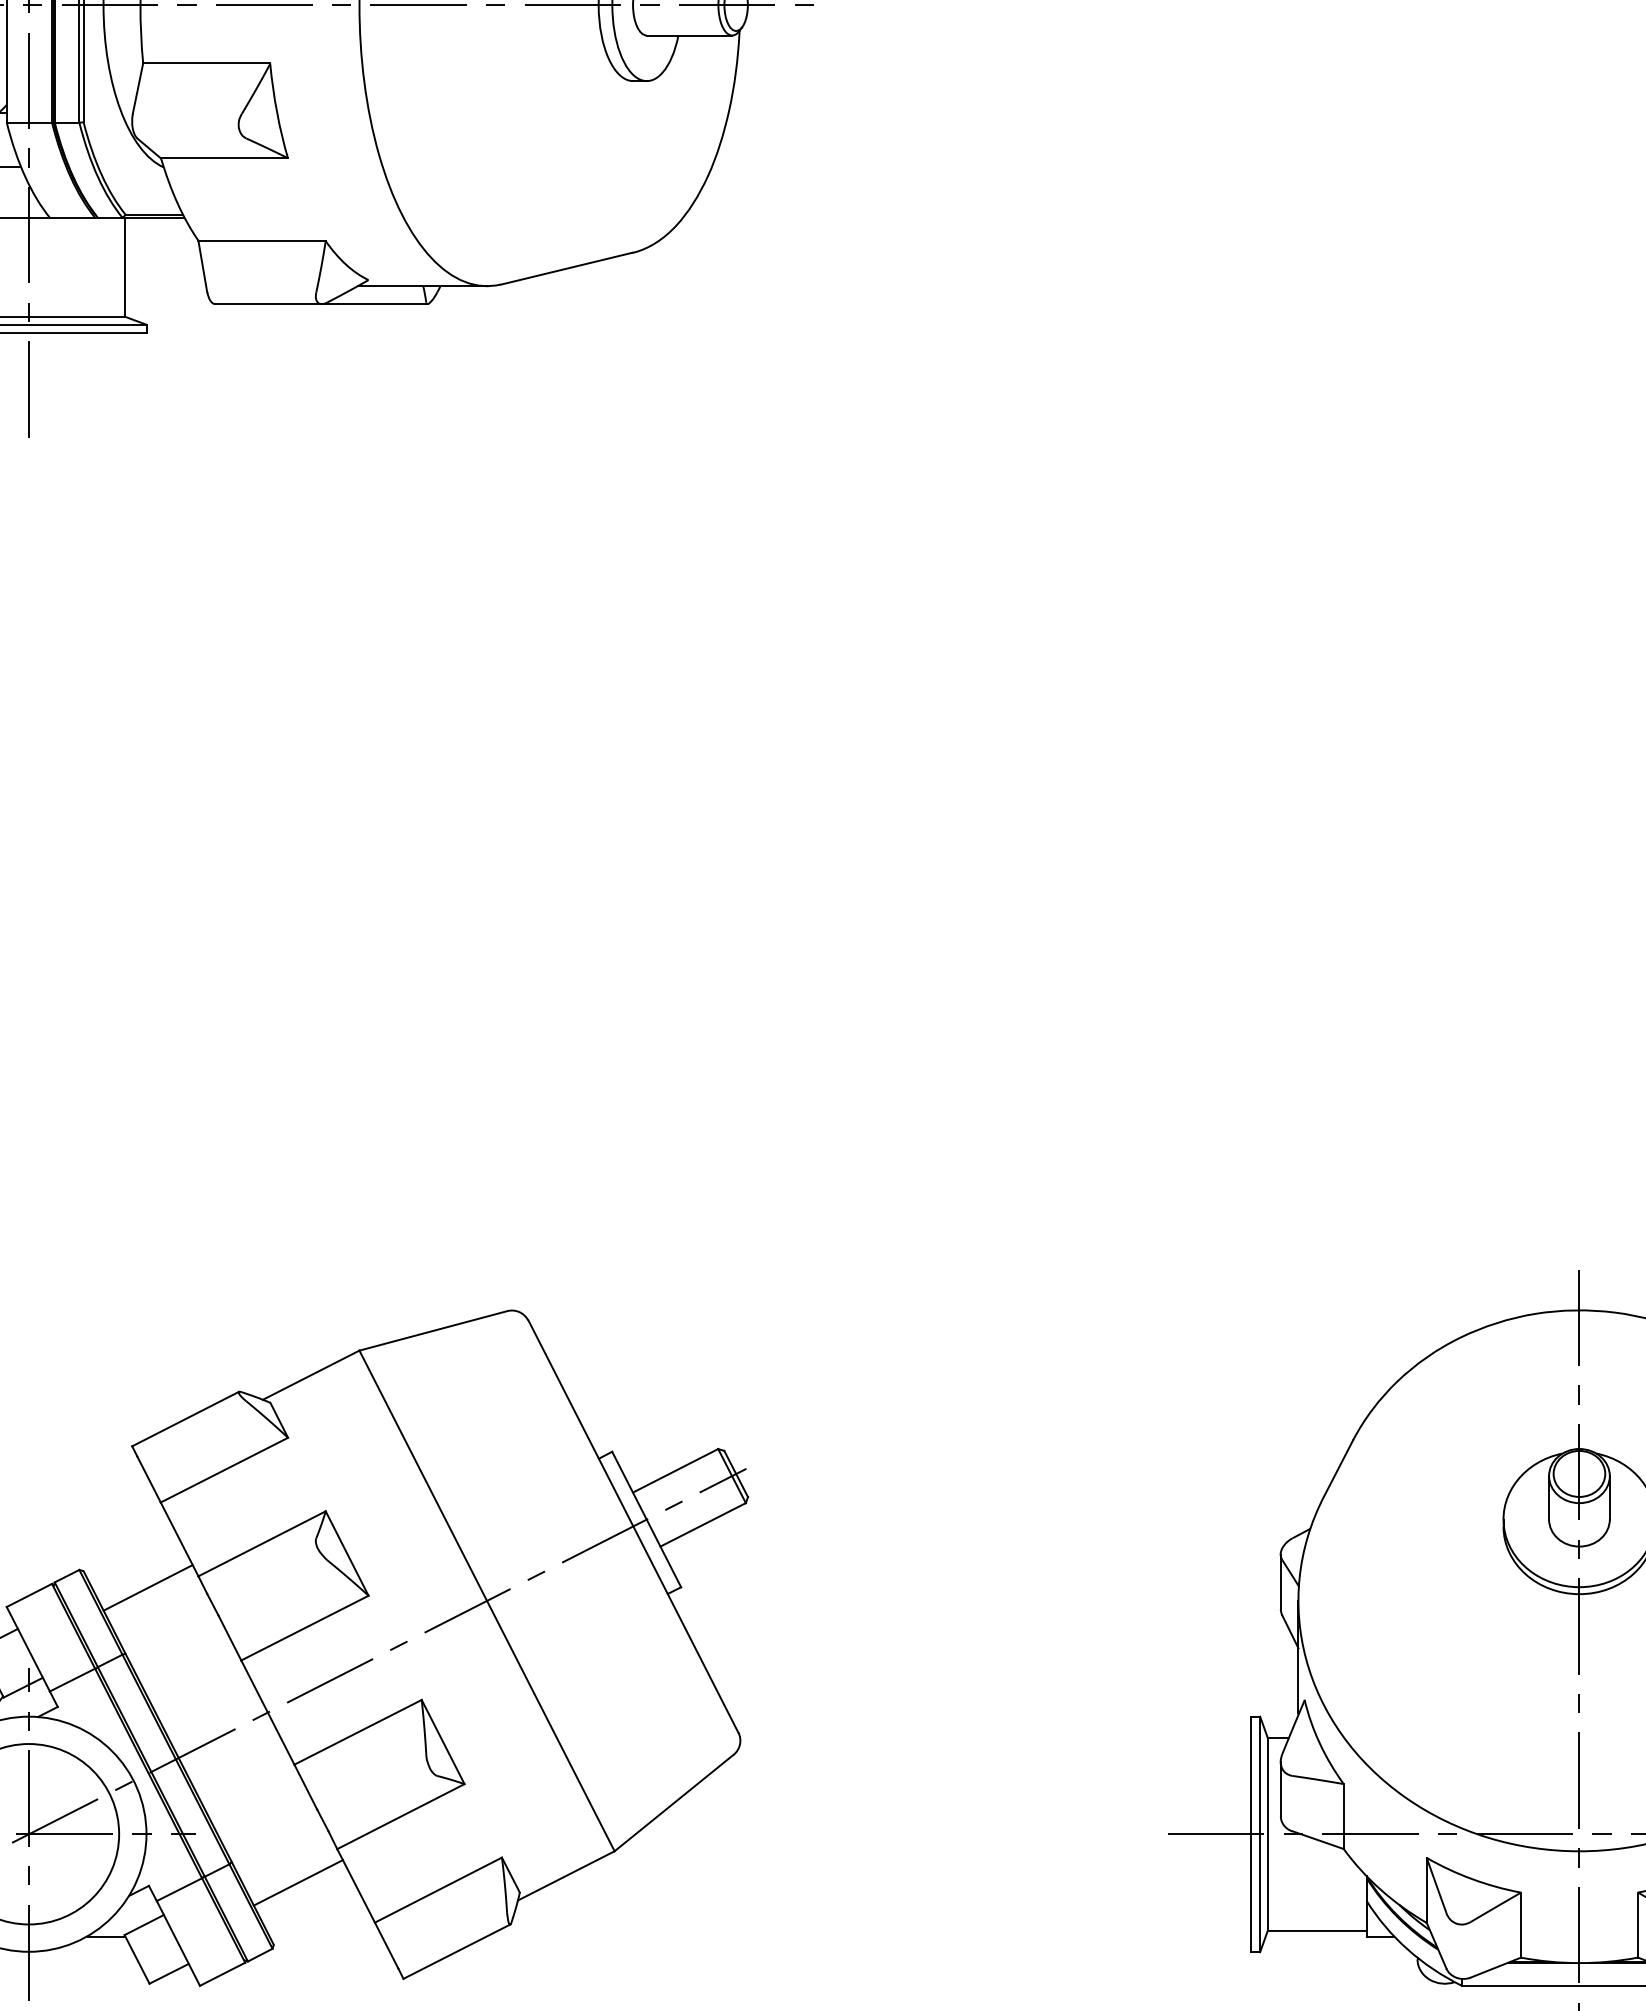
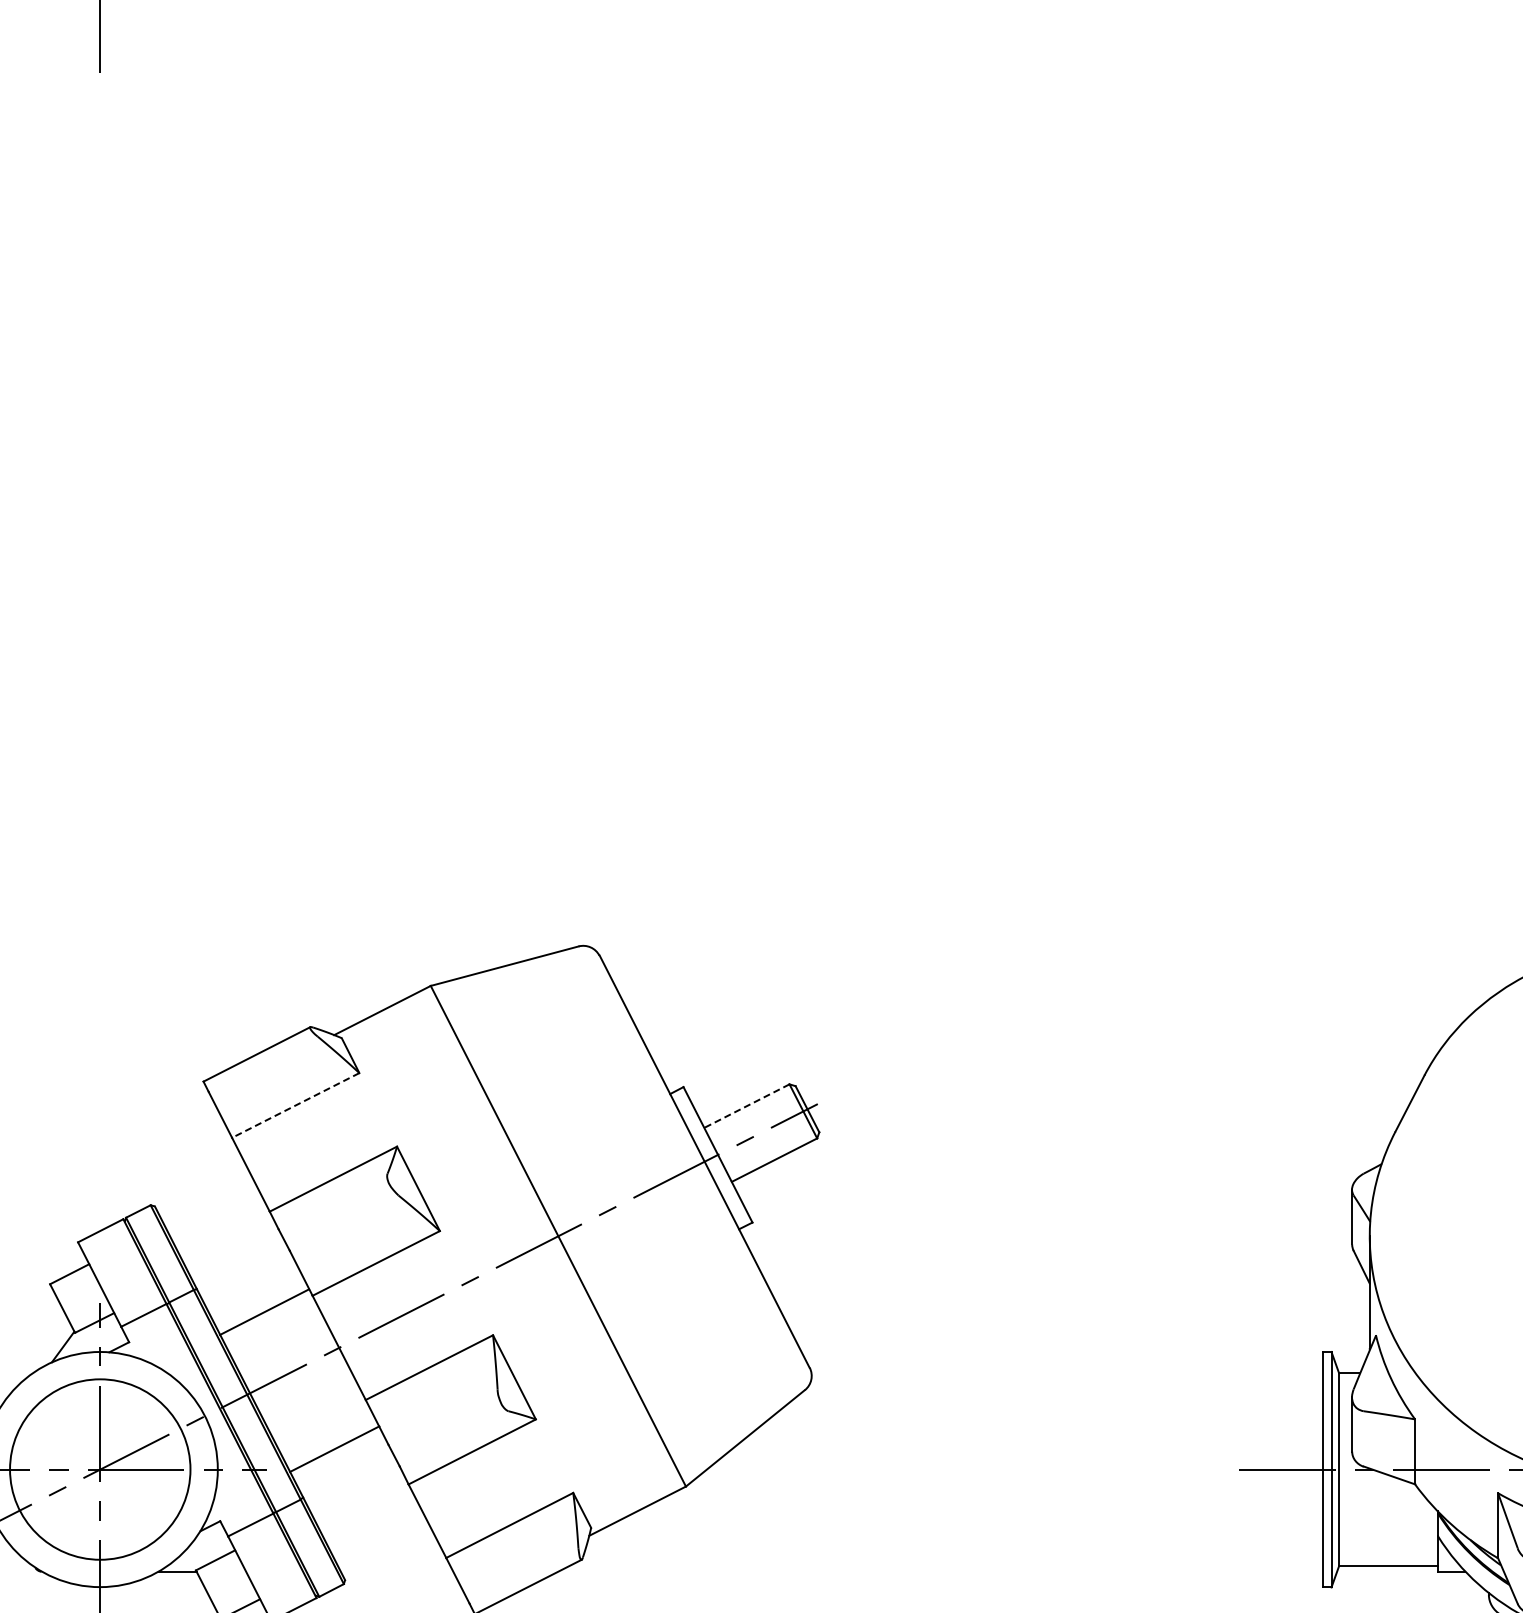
line: (223, 1470) -> (294, 1105), solid -> dashed
line: (675, 1470) -> (746, 1105), solid -> dashed
line: (147, 1587) -> (263, 1311), moved
line: (298, 1882) -> (334, 1448), moved

